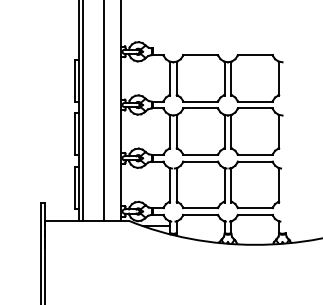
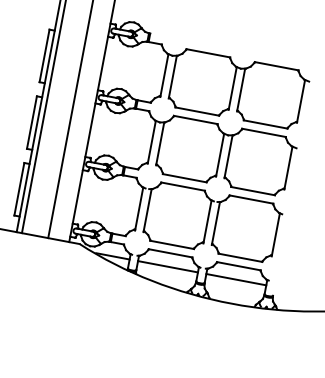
line: (200, 225) -> (167, 266), added
line: (255, 225) -> (236, 279), added

